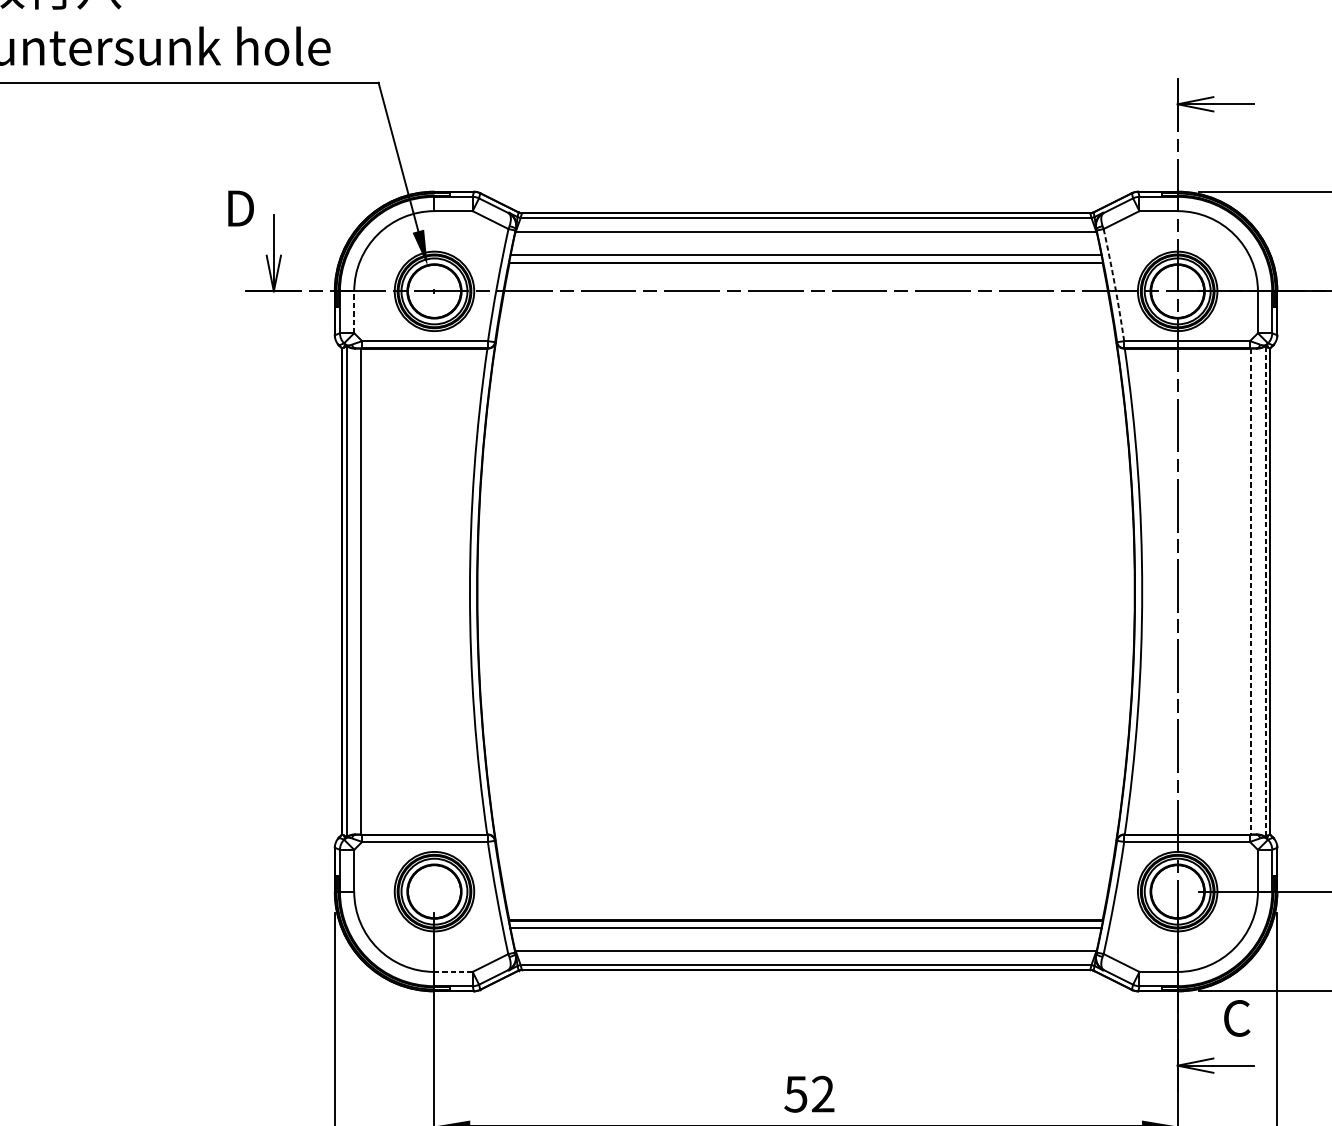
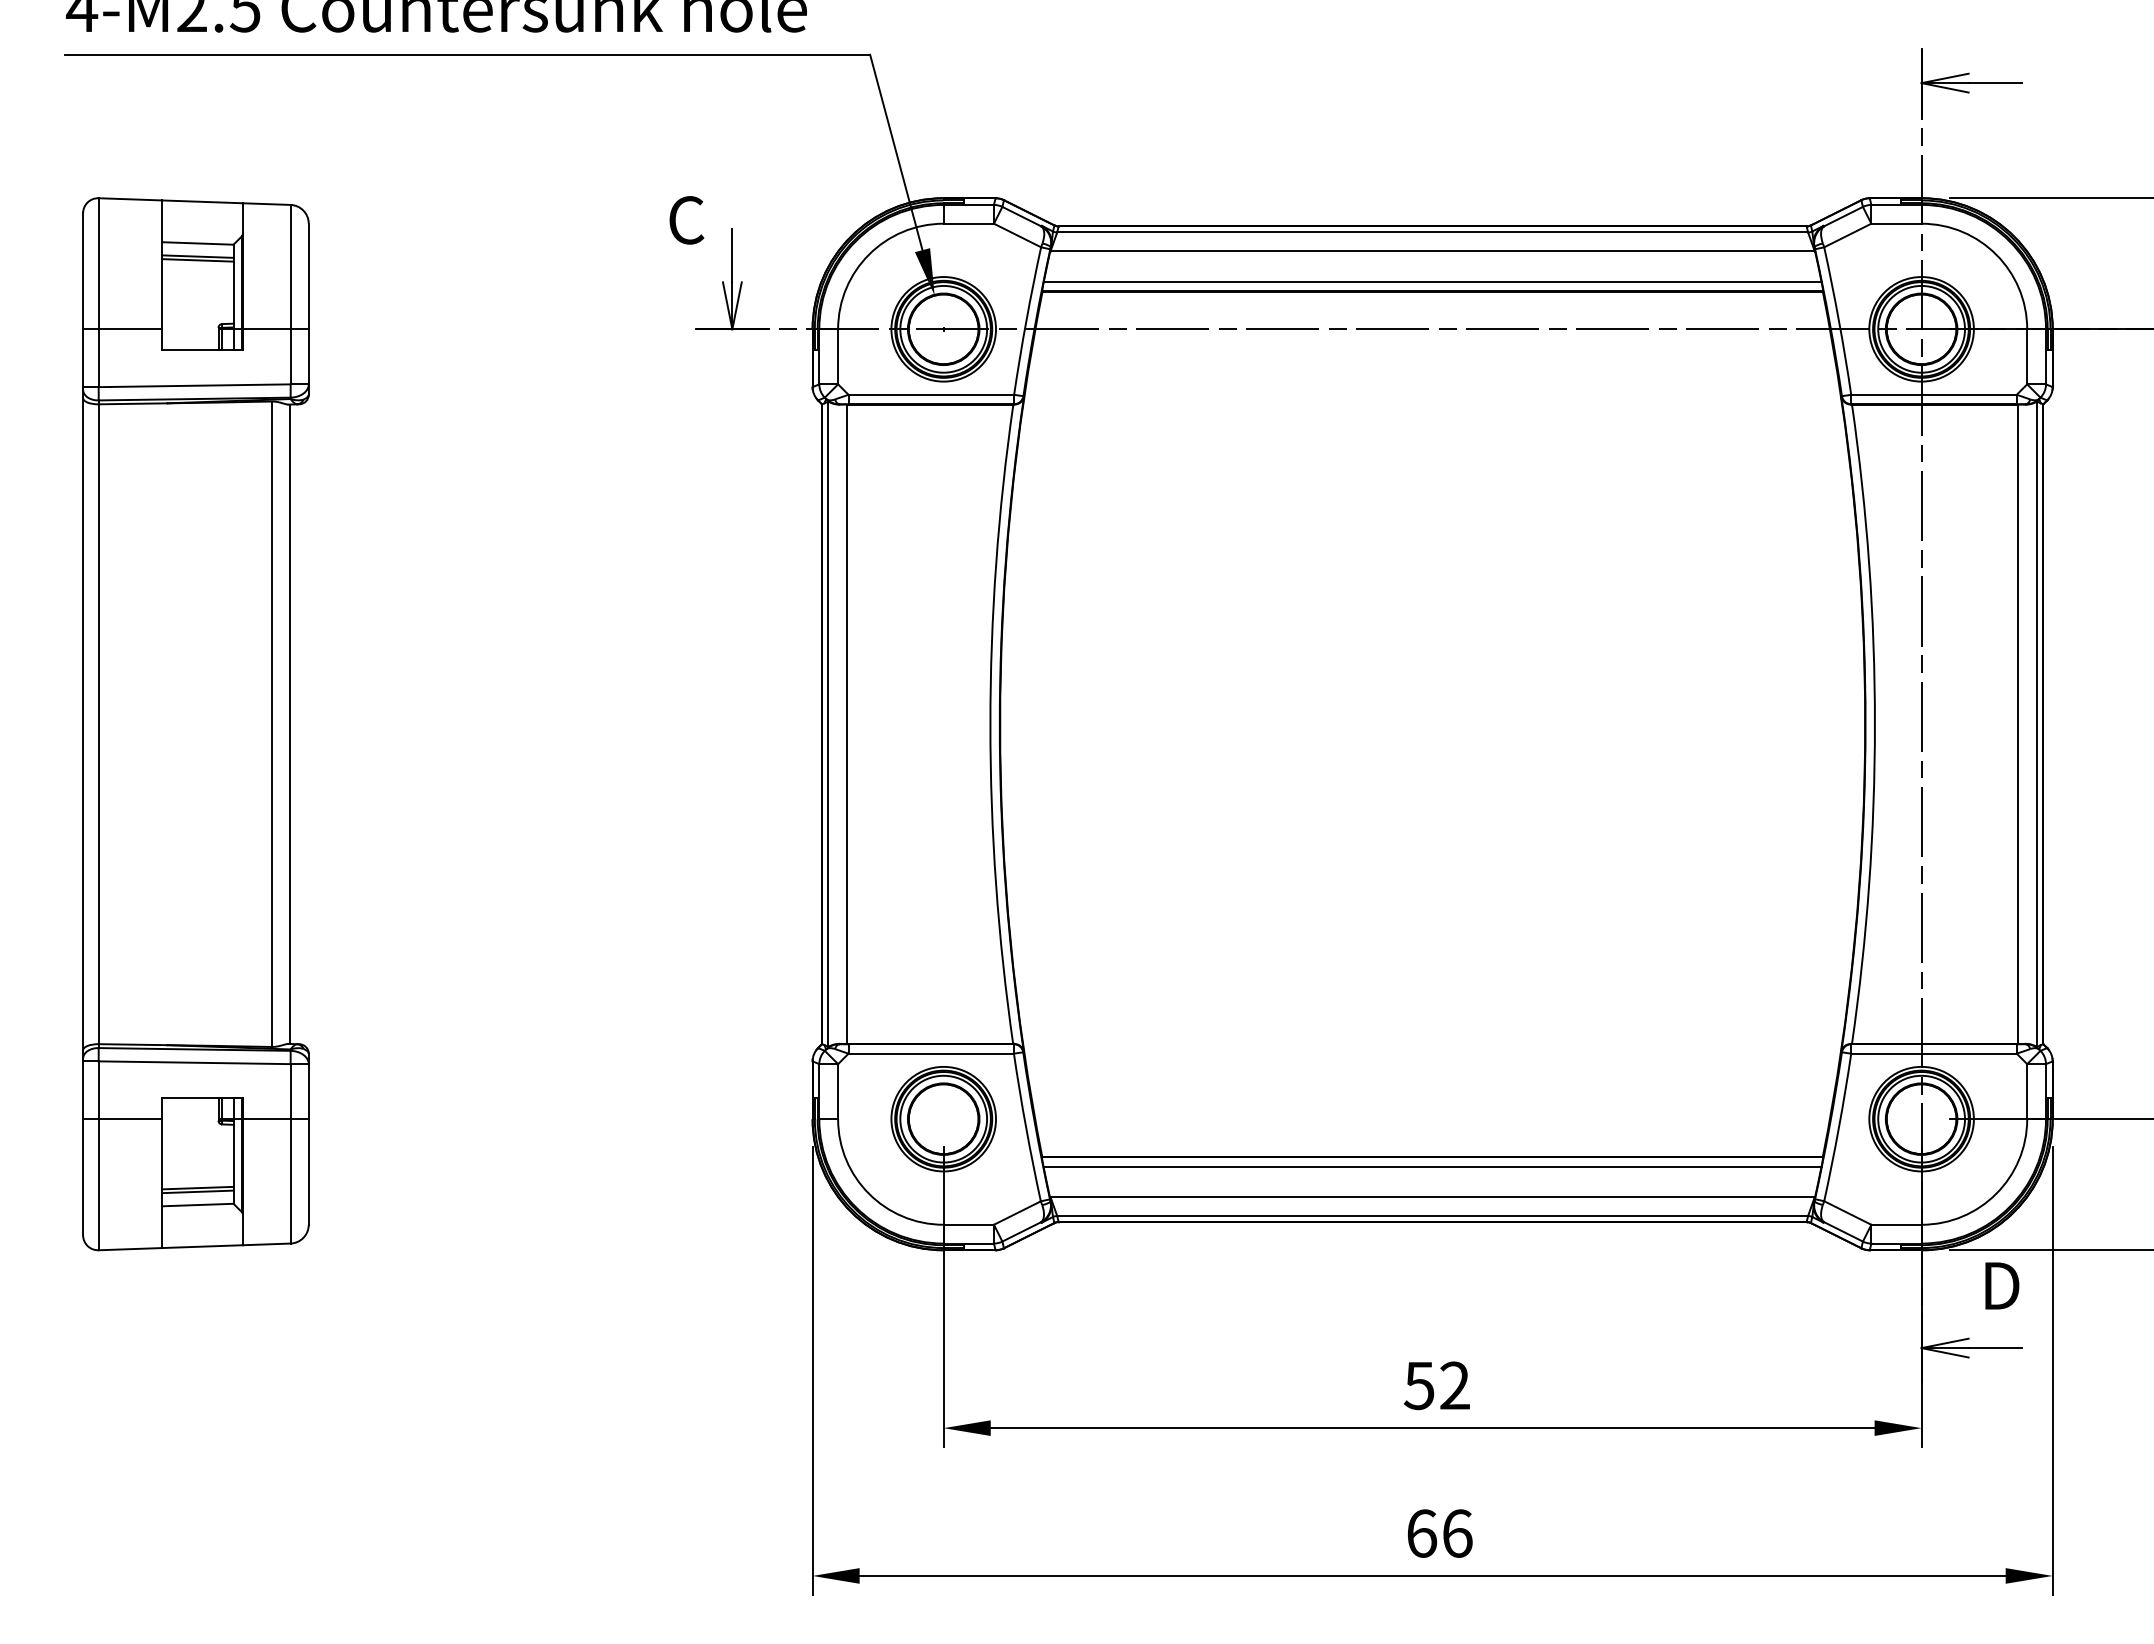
text: (239, 208) -> (687, 220), D -> C
arc: (1114, 284) -> (1838, 320), dashed -> solid
line: (354, 312) -> (838, 356), dashed -> solid
line: (1251, 591) -> (2018, 724), dashed -> solid
line: (1265, 591) -> (2037, 724), dashed -> solid
line: (453, 971) -> (968, 1224), dashed -> solid
text: (1237, 1018) -> (2000, 1285), C -> D

